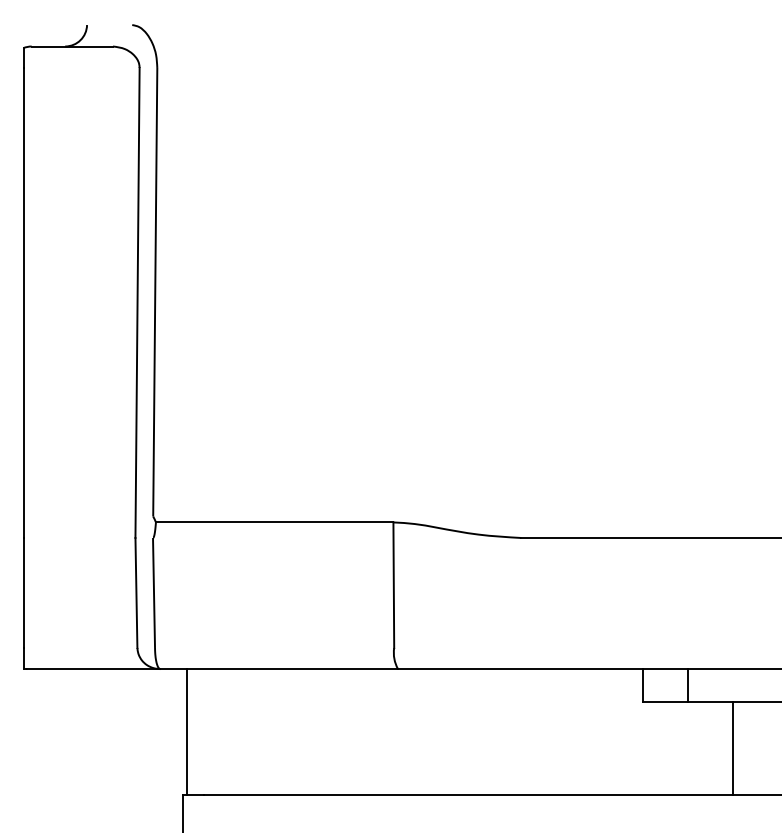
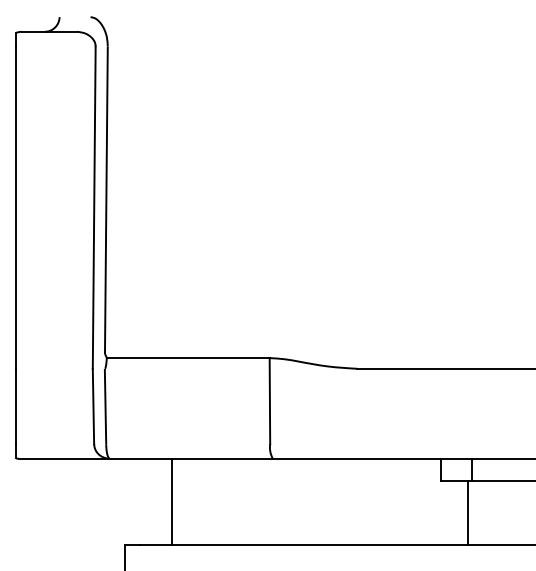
line: (187, 731) -> (172, 501), moved
line: (733, 747) -> (467, 512), moved

